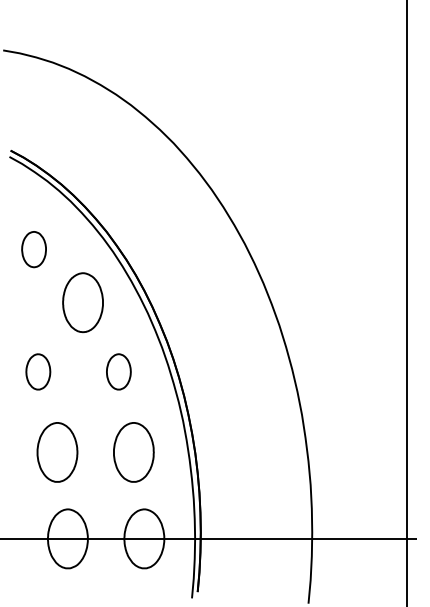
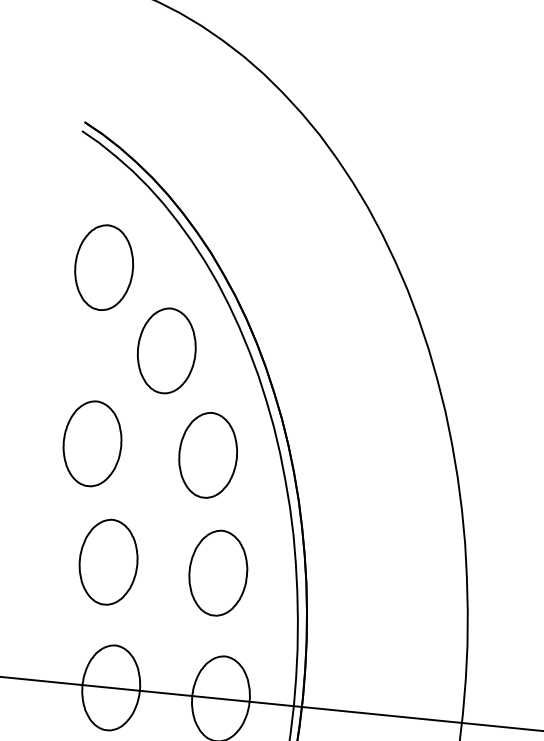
part: (33, 249) -> (103, 267), size x1.67
part: (38, 371) -> (92, 443), size x1.67
part: (118, 371) -> (207, 454), size x1.67

